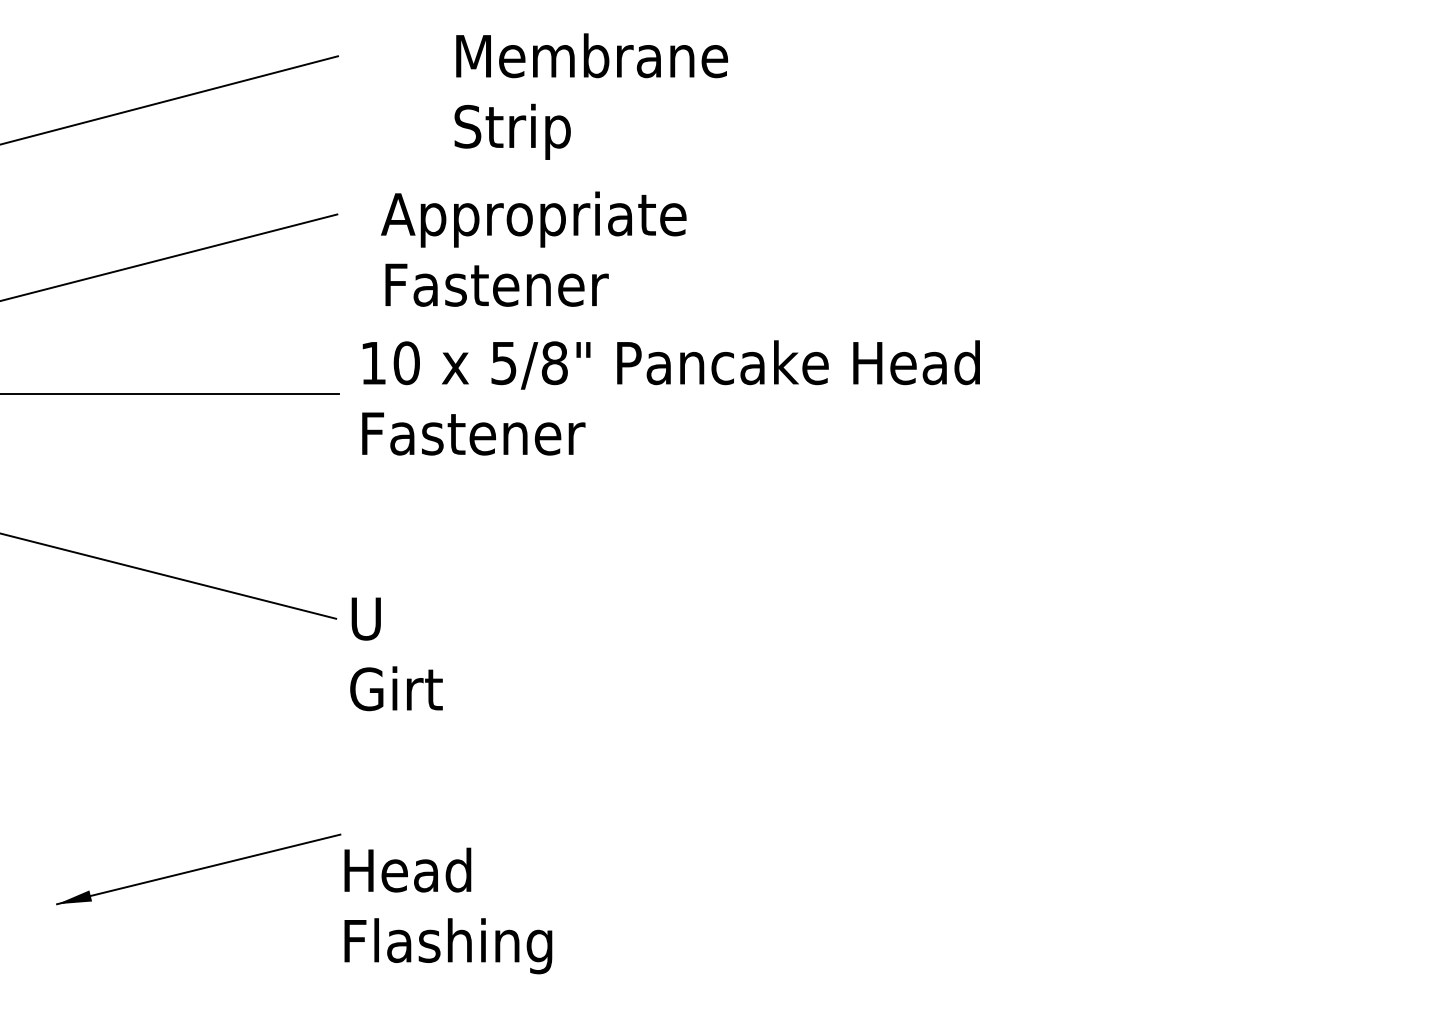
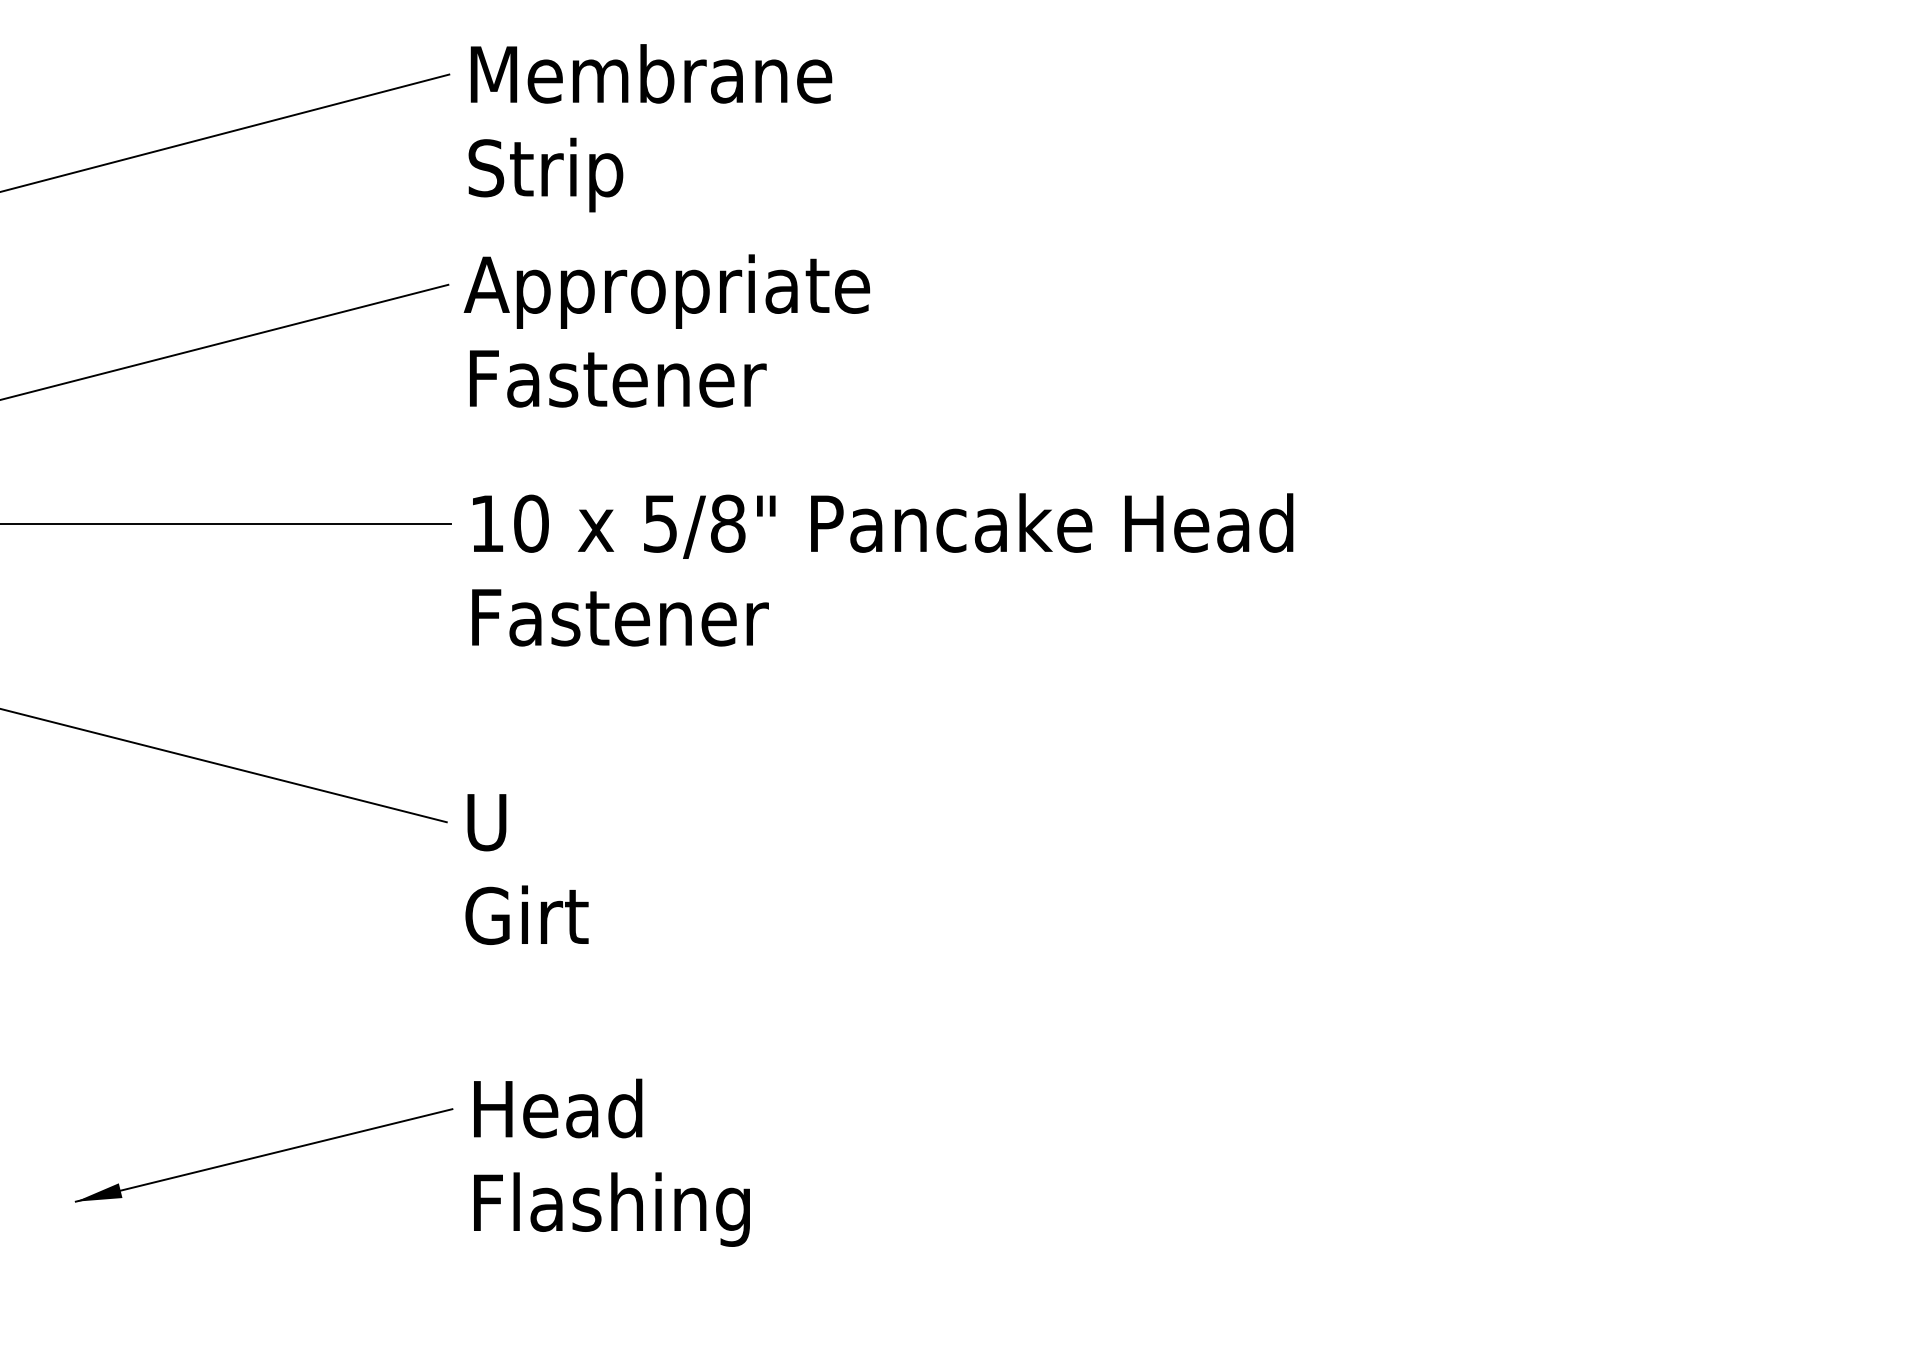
text: (590, 96) -> (649, 128), moved
text: (533, 248) -> (666, 330), moved
text: (670, 397) -> (881, 569), moved
text: (448, 910) -> (612, 1162), moved

